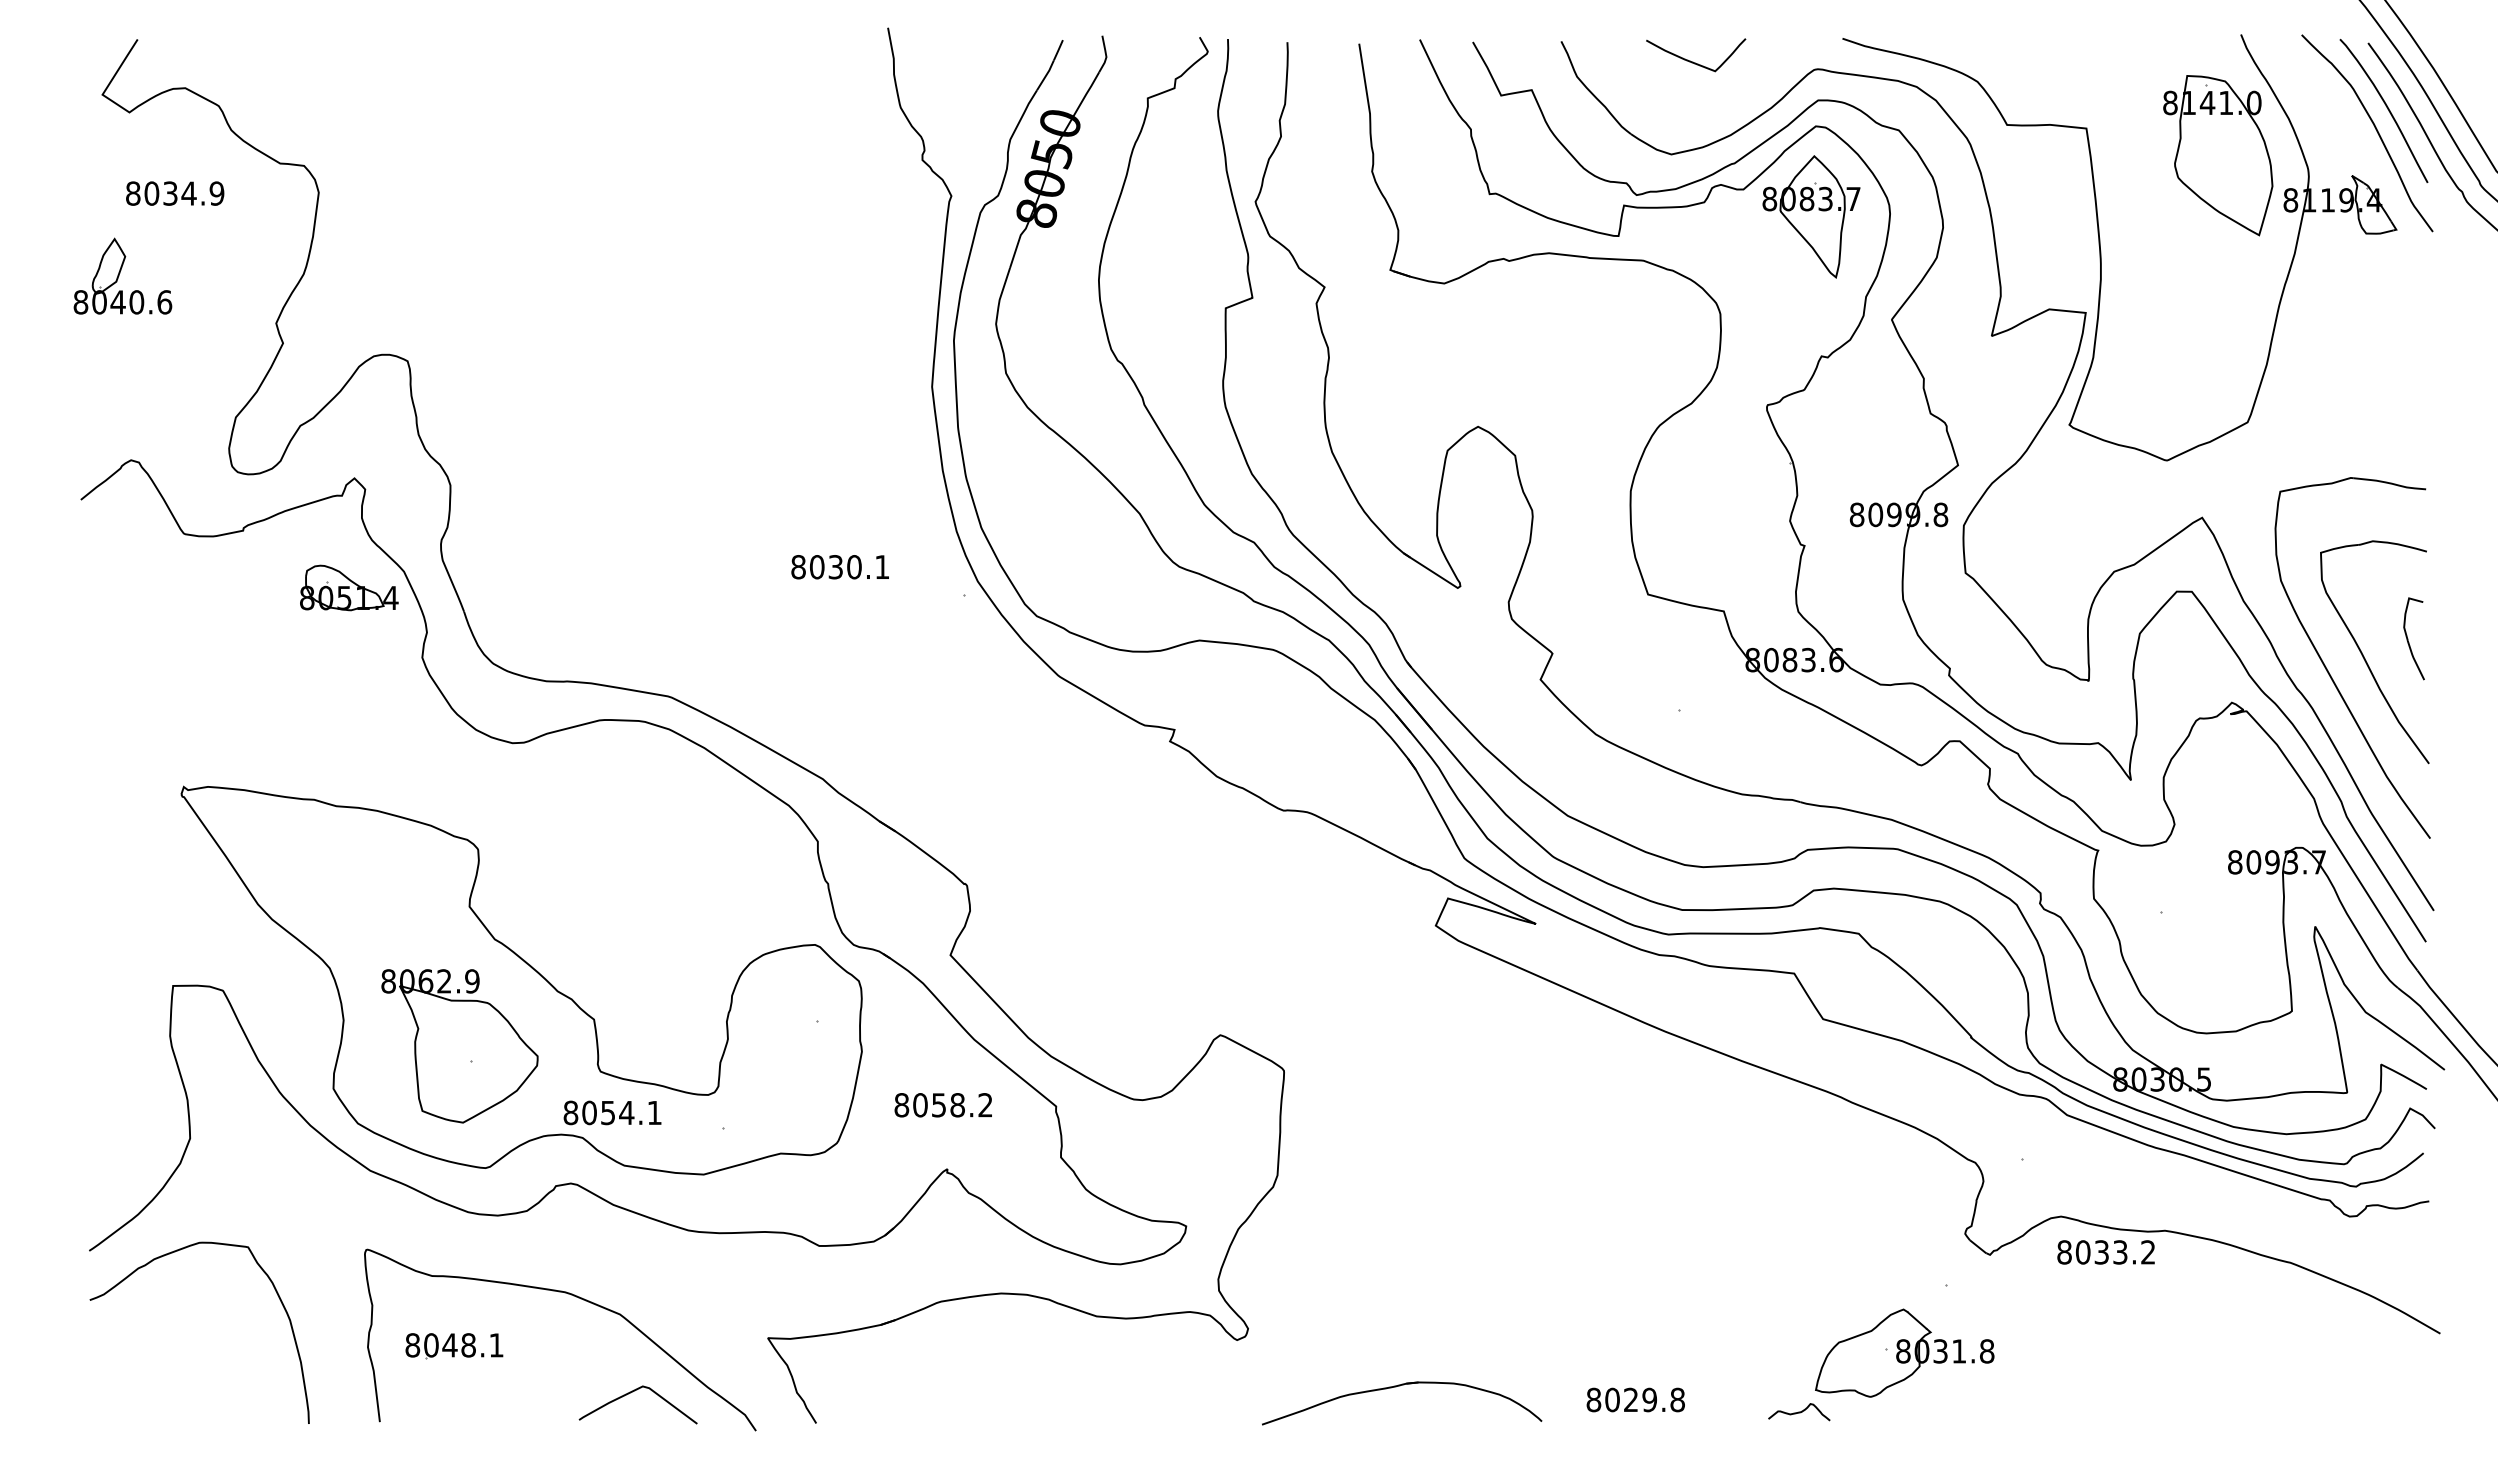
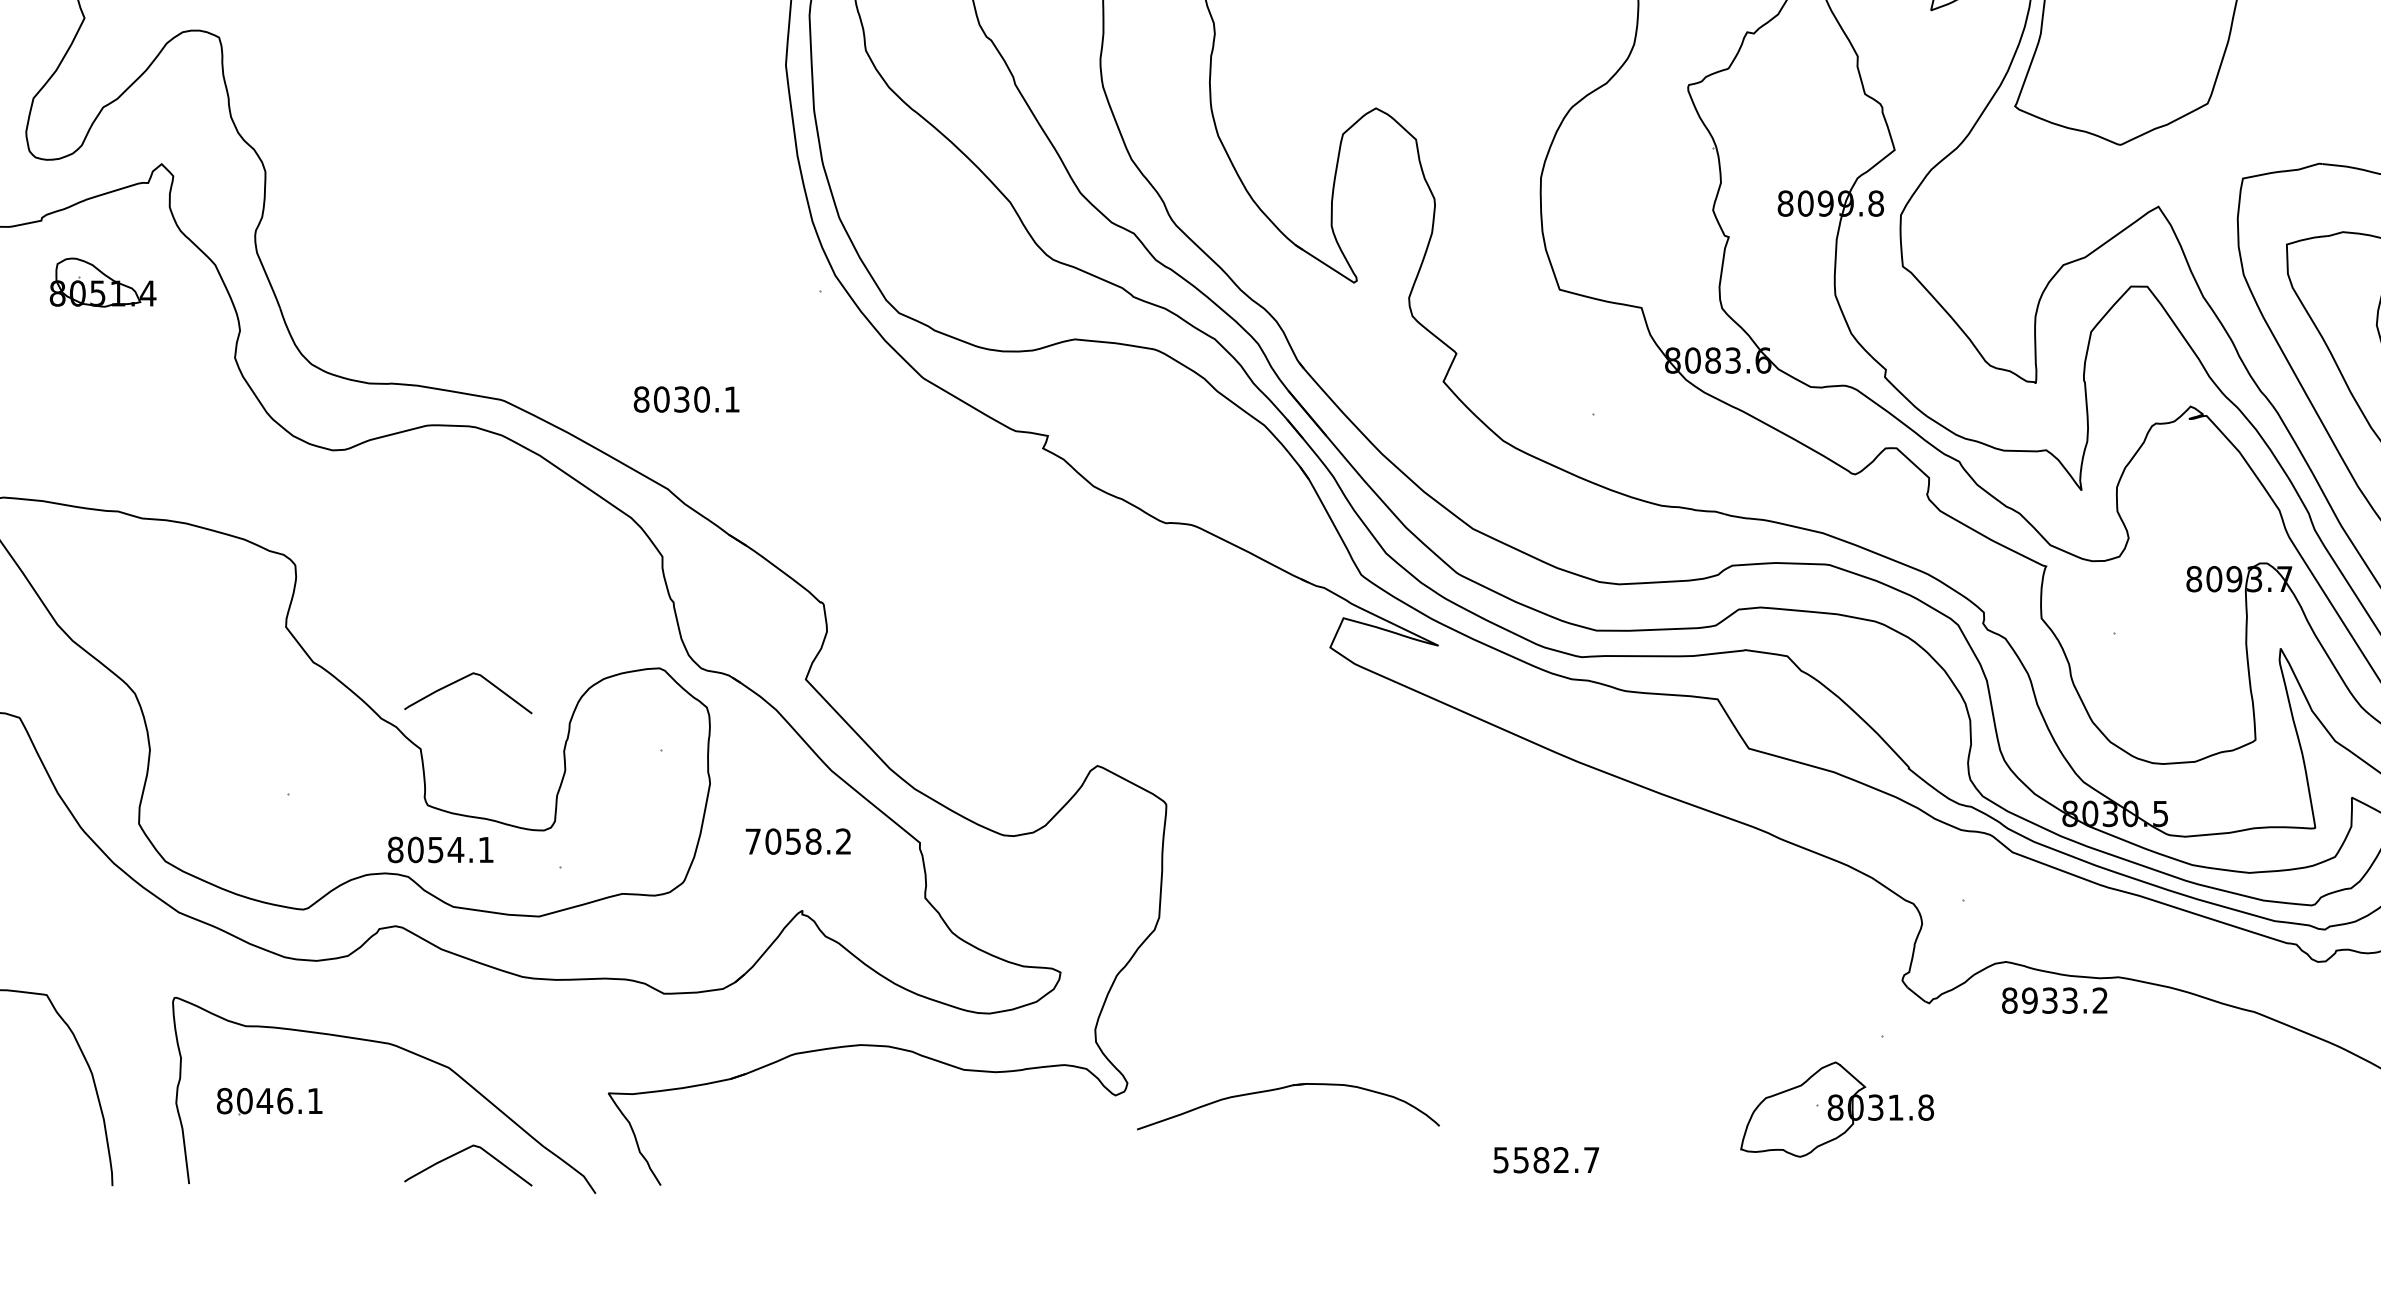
text: (839, 567) -> (685, 399), moved
part: (349, 587) -> (103, 282), moved
curve: (632, 955) -> (462, 679), added
part: (459, 1046) -> (275, 778), removed
text: (901, 1105) -> (752, 841), 8058.2 -> 7058.2
text: (2082, 1252) -> (2029, 1000), 8033.2 -> 8933.2
text: (468, 1345) -> (284, 1101), 8048.1 -> 8046.1
part: (1396, 1387) -> (1282, 1089), moved
text: (1635, 1399) -> (1546, 1159), 8029.8 -> 5582.7
curve: (1799, 1412) -> (1723, 1173), removed

